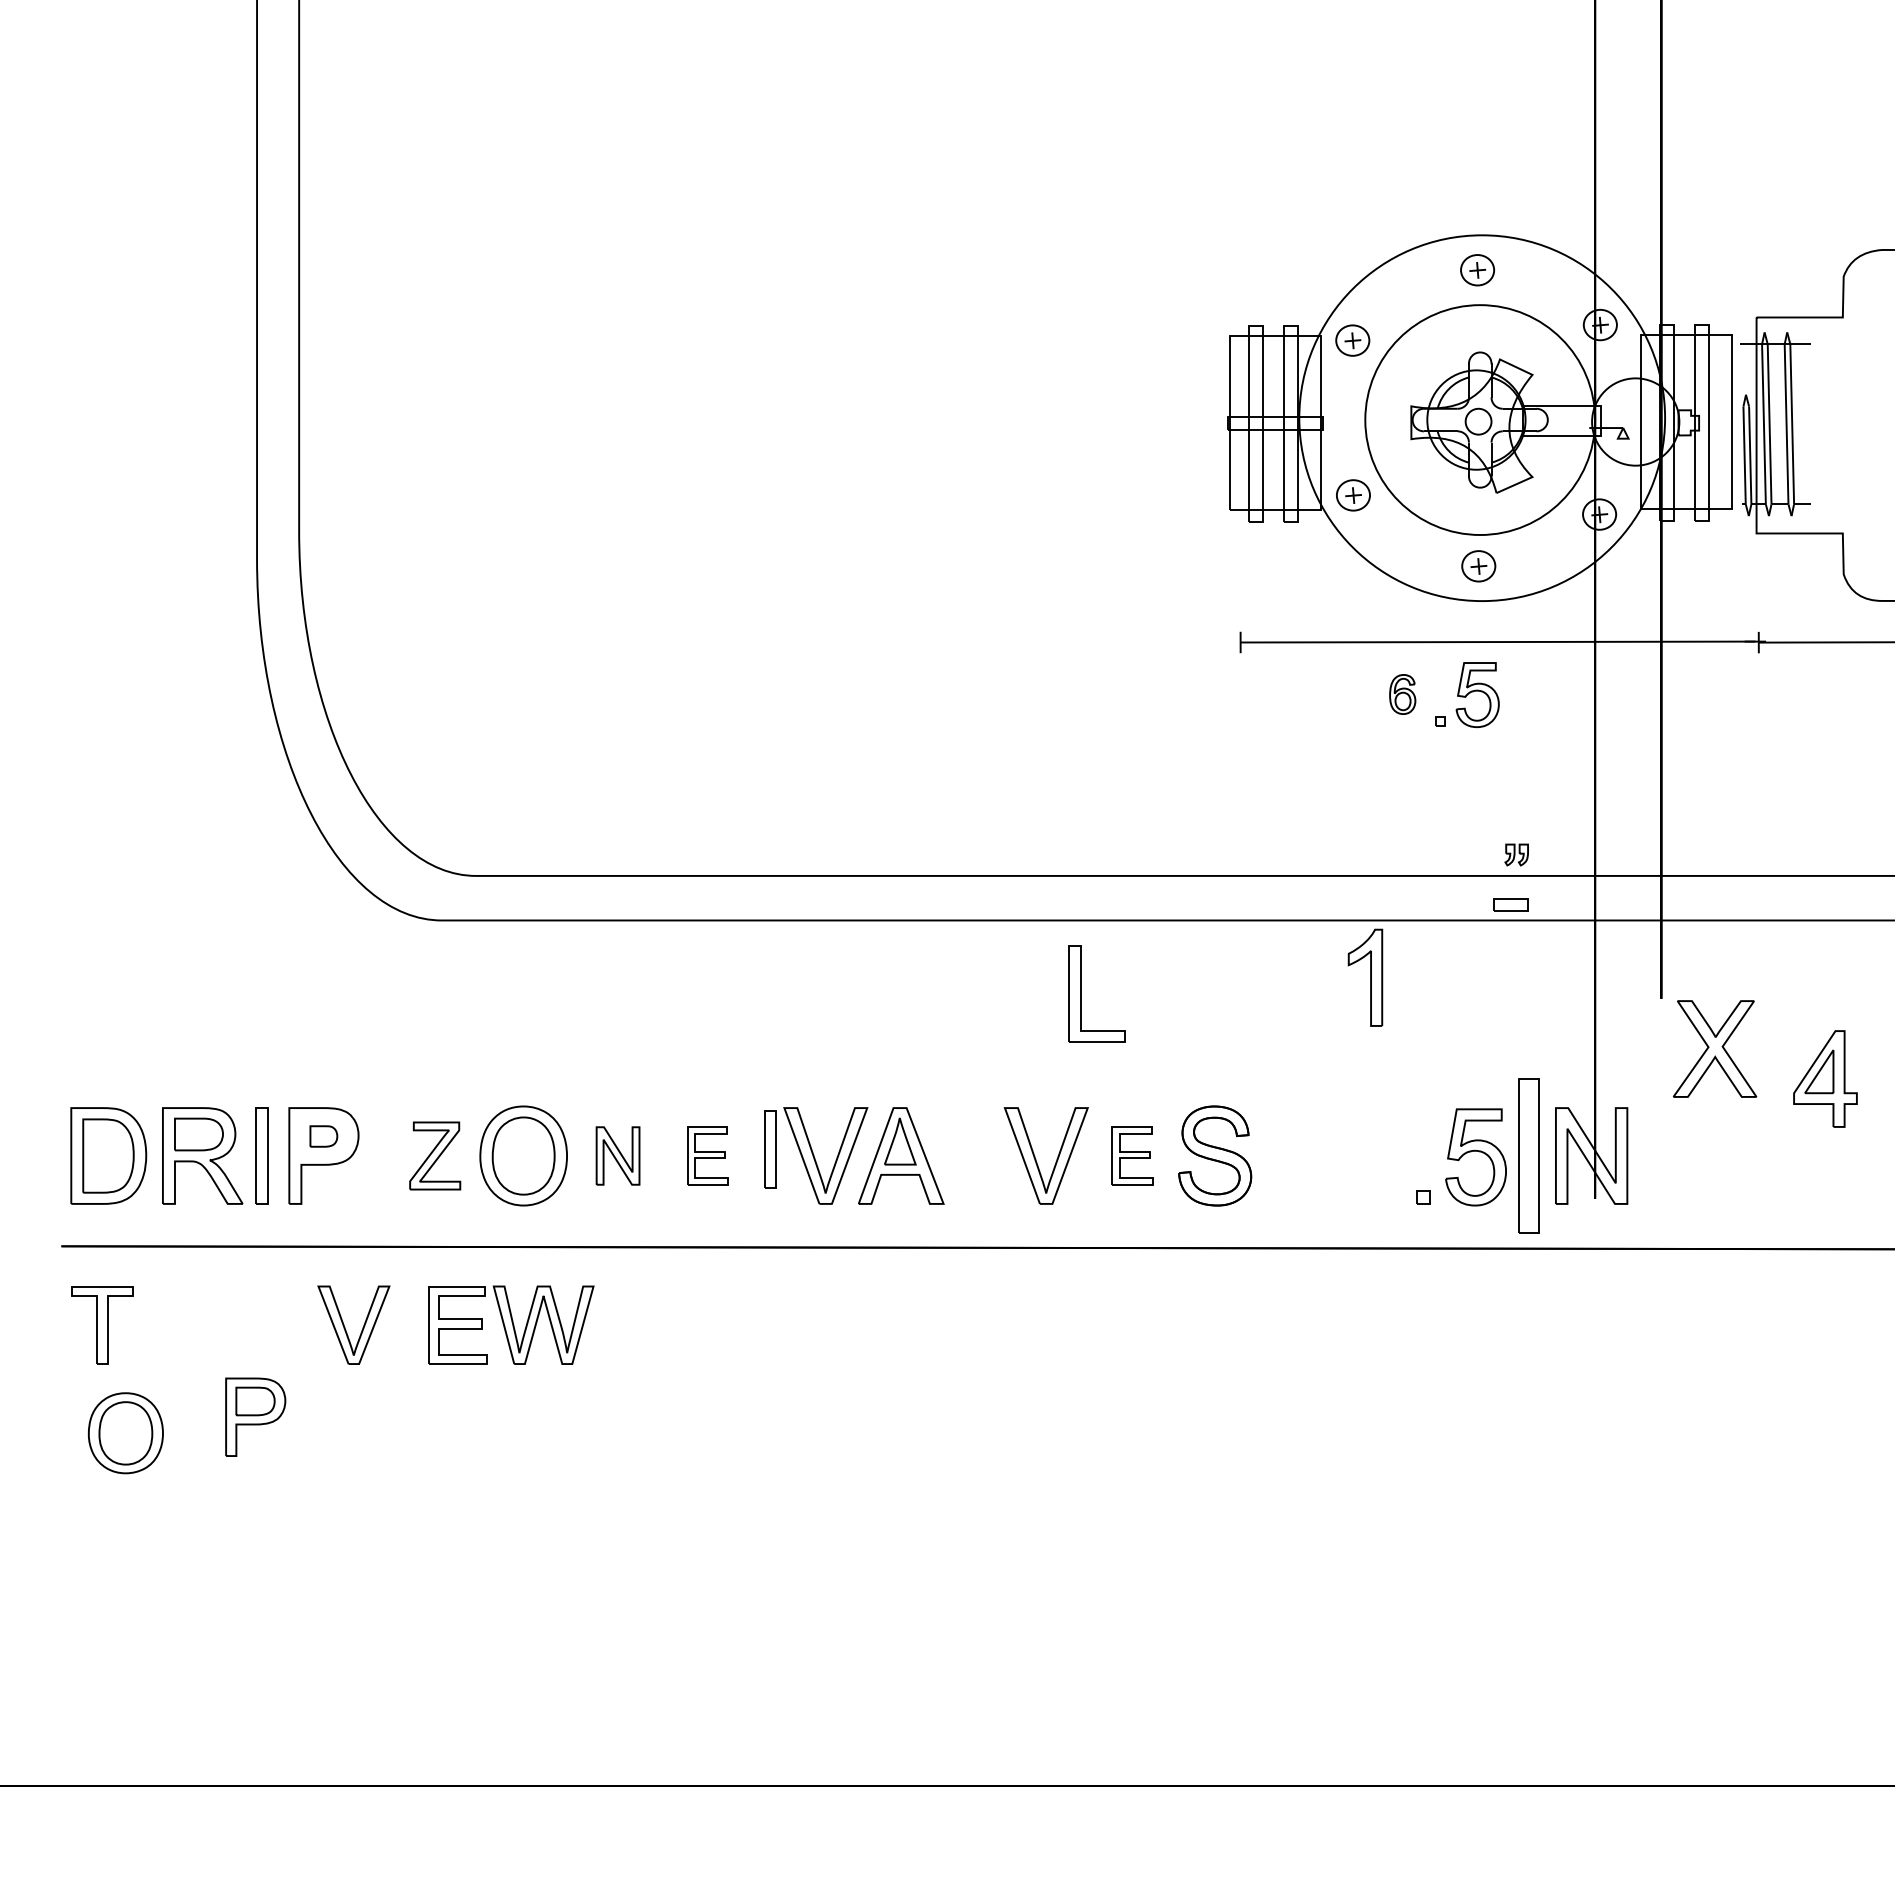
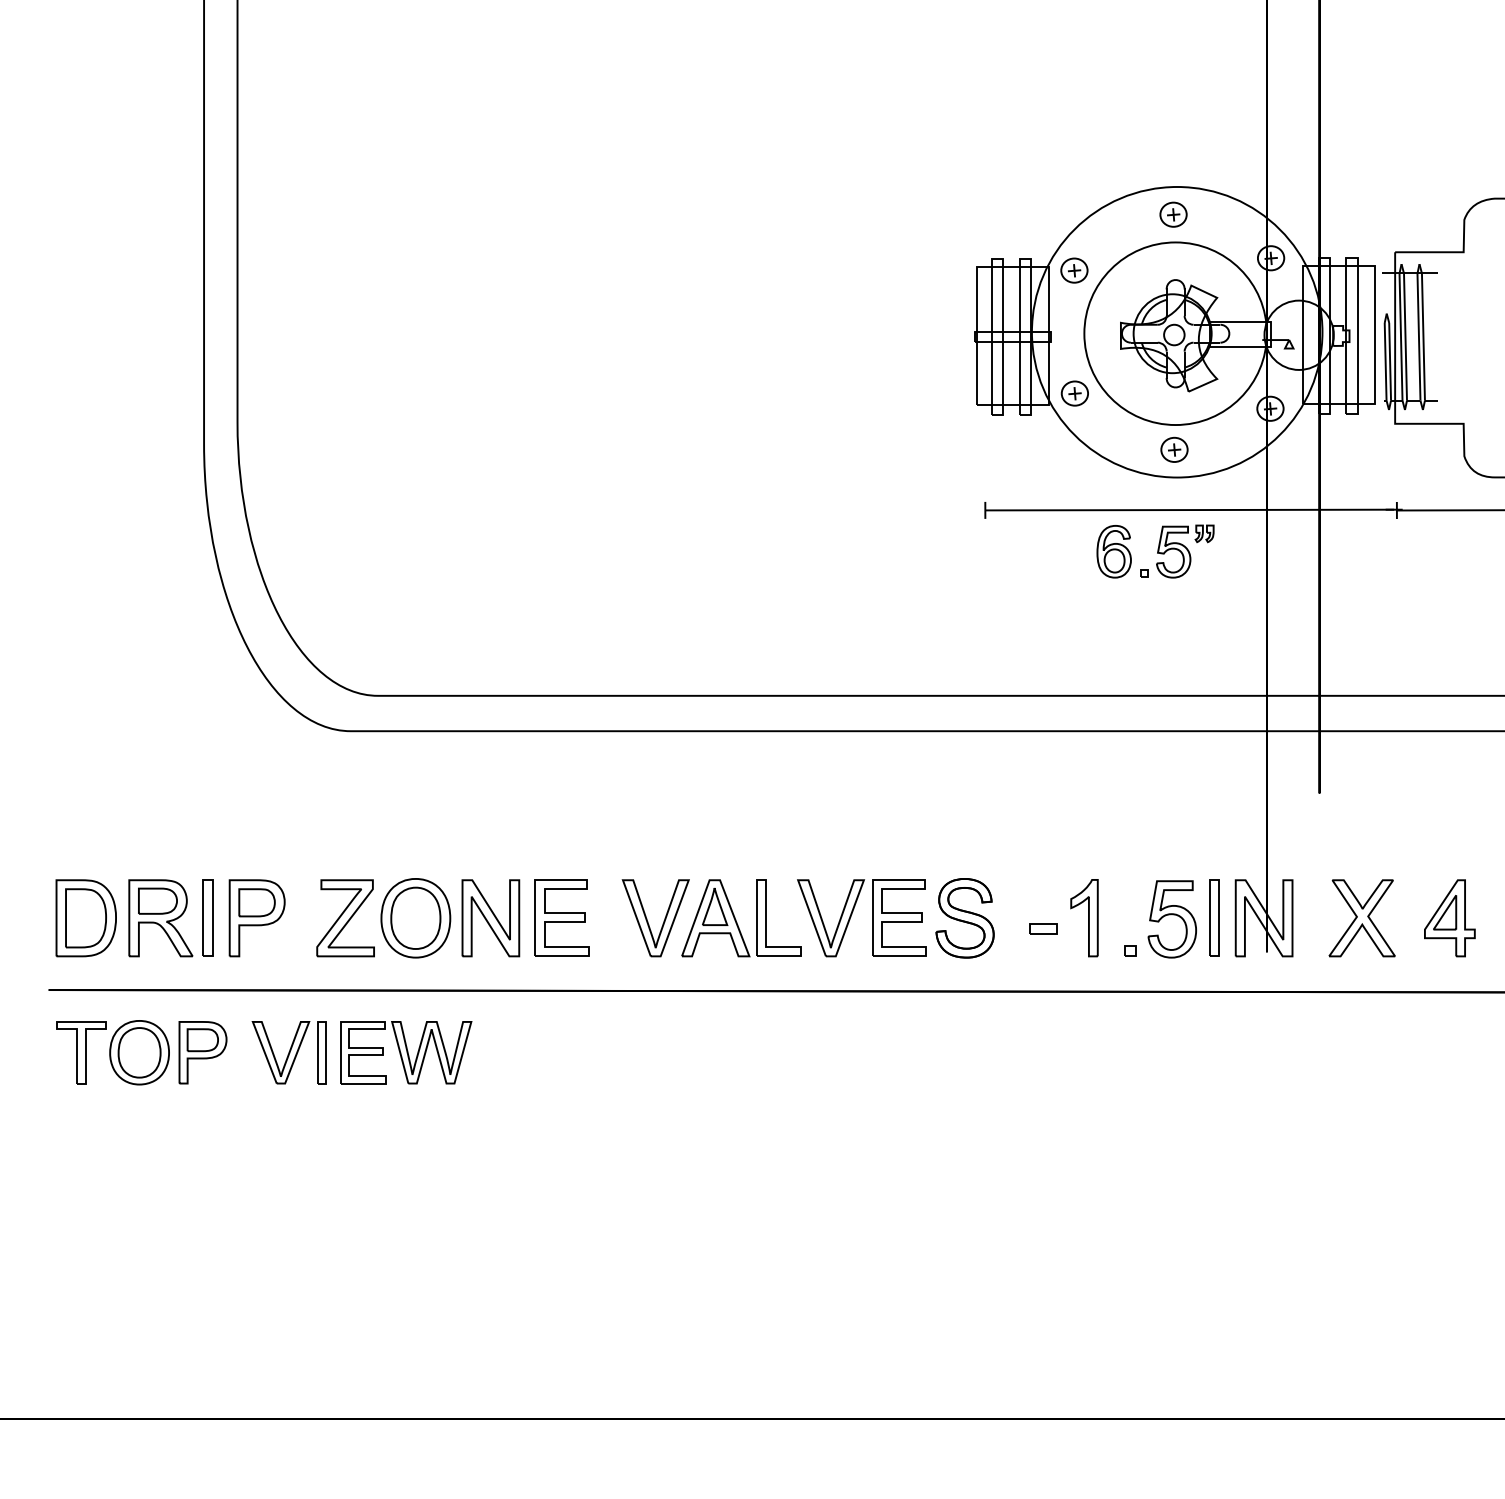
part: (1402, 694) -> (1113, 551), size x1.67
part: (1516, 854) -> (1204, 533), moved
part: (1510, 904) -> (1043, 928), moved
part: (1365, 977) -> (1084, 917), moved
part: (1081, 993) -> (766, 917), moved
part: (1715, 1048) -> (1362, 917), moved
part: (1825, 1078) -> (1449, 917), moved
part: (323, 1136) -> (256, 902), size x1.67
part: (770, 1149) -> (321, 1052), moved
part: (434, 1155) -> (345, 917), size x1.43
part: (617, 1155) -> (490, 917), size x1.67
part: (707, 1155) -> (561, 917), size x1.67
part: (1132, 1155) -> (899, 917), size x1.67
part: (1528, 1155) -> (1213, 917), size x0.62
part: (255, 1416) -> (202, 1052), moved
part: (125, 1433) -> (139, 1052), moved

